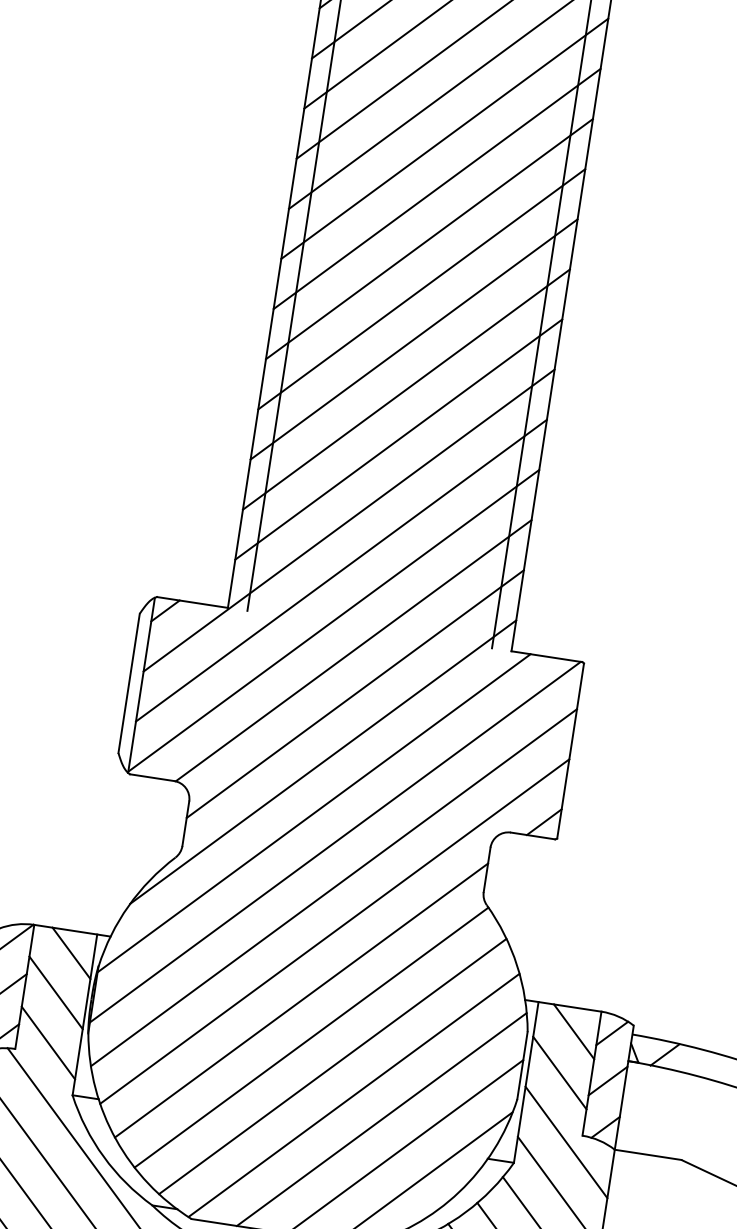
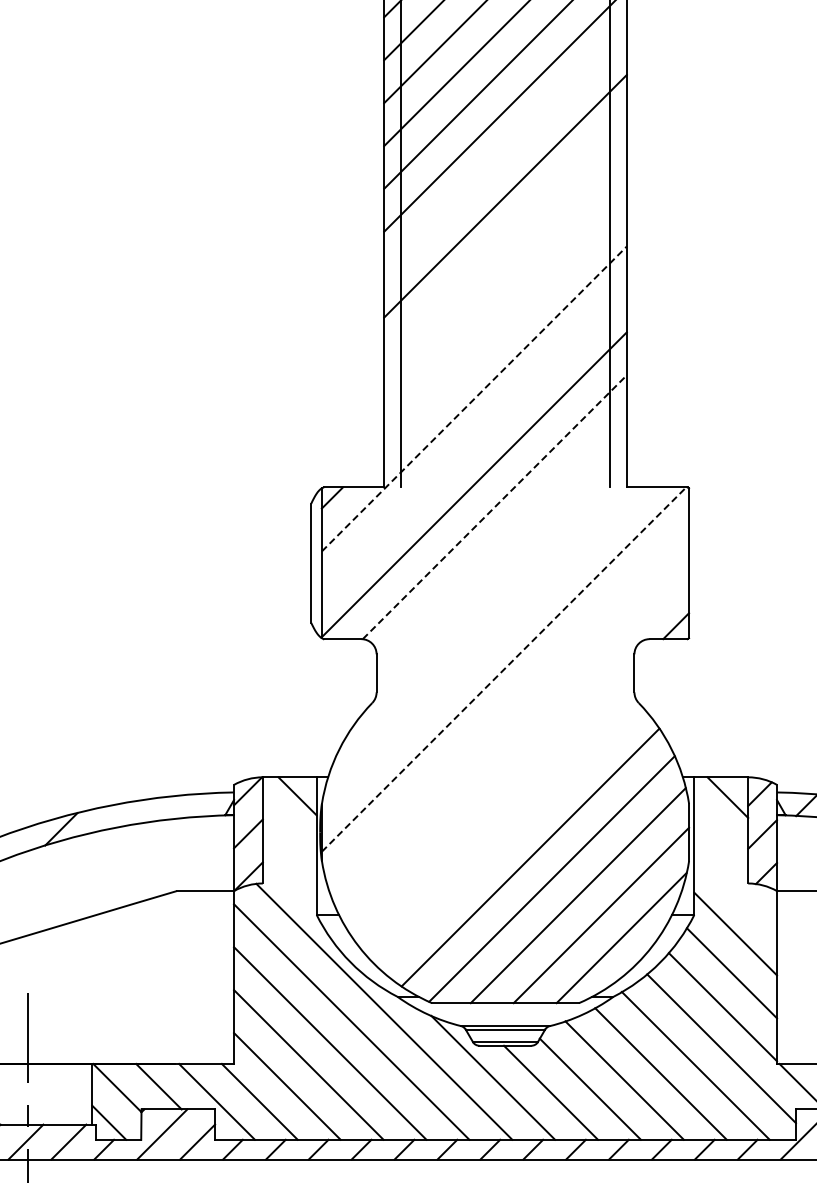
line: (429, 239) -> (505, 153), removed
line: (414, 338) -> (505, 238), removed
line: (406, 388) -> (505, 281), removed
line: (398, 439) -> (505, 324), removed
line: (349, 521) -> (474, 399), solid -> dashed
line: (340, 570) -> (473, 441), removed
line: (353, 650) -> (494, 507), solid -> dashed
line: (354, 694) -> (501, 543), removed
line: (323, 762) -> (483, 604), removed
line: (314, 812) -> (482, 647), removed
line: (335, 842) -> (504, 669), solid -> dashed
line: (333, 887) -> (508, 707), removed
line: (334, 931) -> (514, 744), removed
line: (55, 992) -> (289, 831), removed
line: (301, 999) -> (495, 805), removed
line: (310, 1036) -> (508, 835), removed
line: (48, 1043) -> (289, 874), removed
line: (560, 1072) -> (721, 833), removed
line: (566, 1141) -> (735, 890), removed

